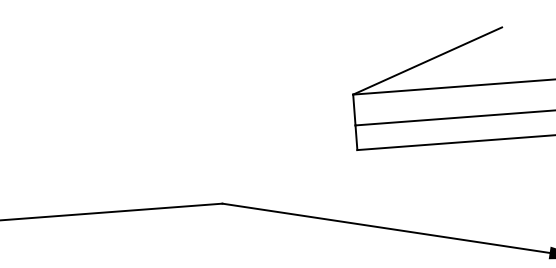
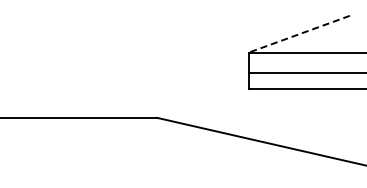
line: (428, 61) -> (299, 34), solid -> dashed

